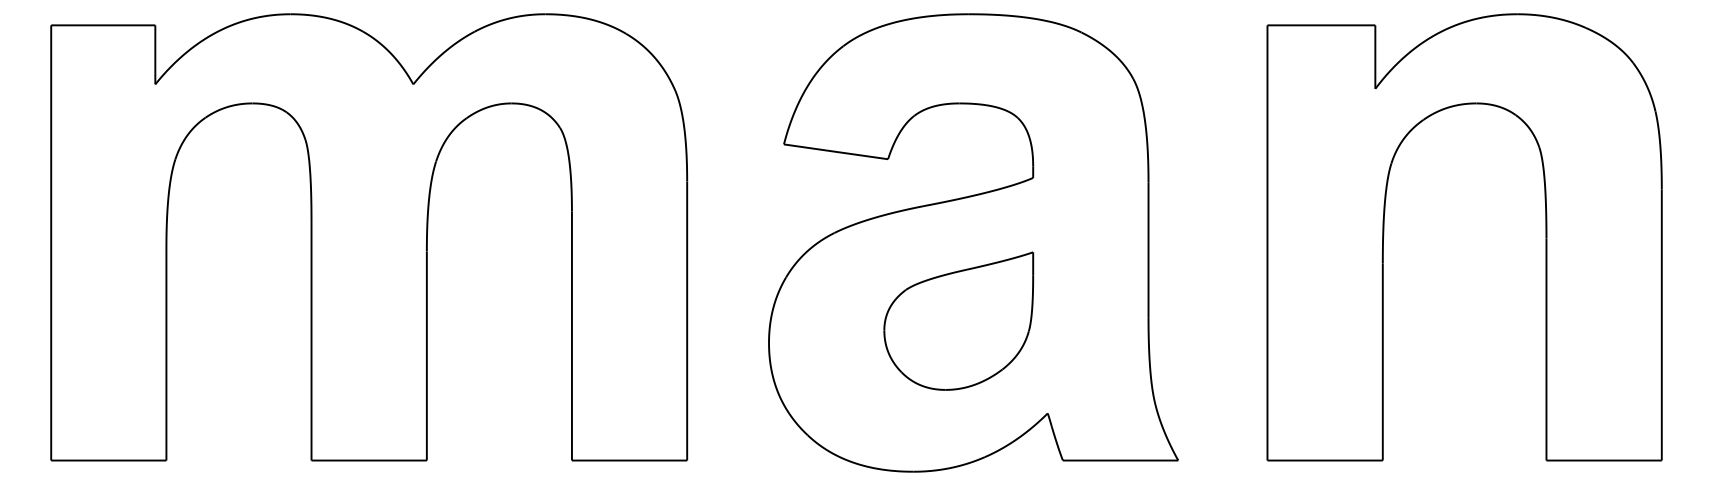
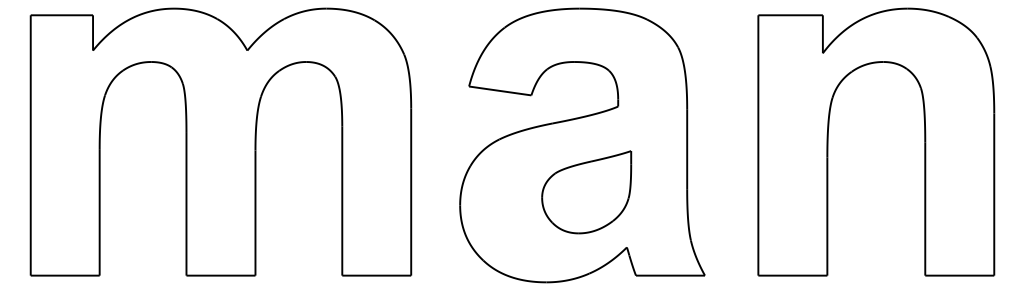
part: (958, 321) -> (586, 192), moved

